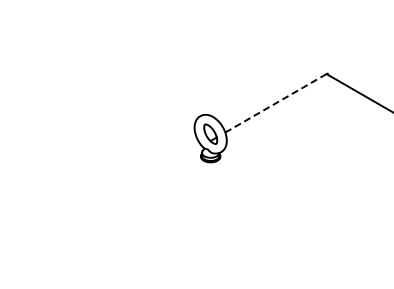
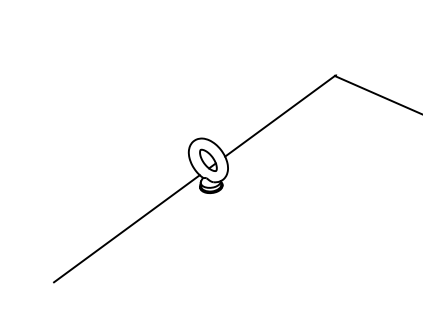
line: (275, 103) -> (279, 116), dashed -> solid
line: (134, 184) -> (126, 228), added

